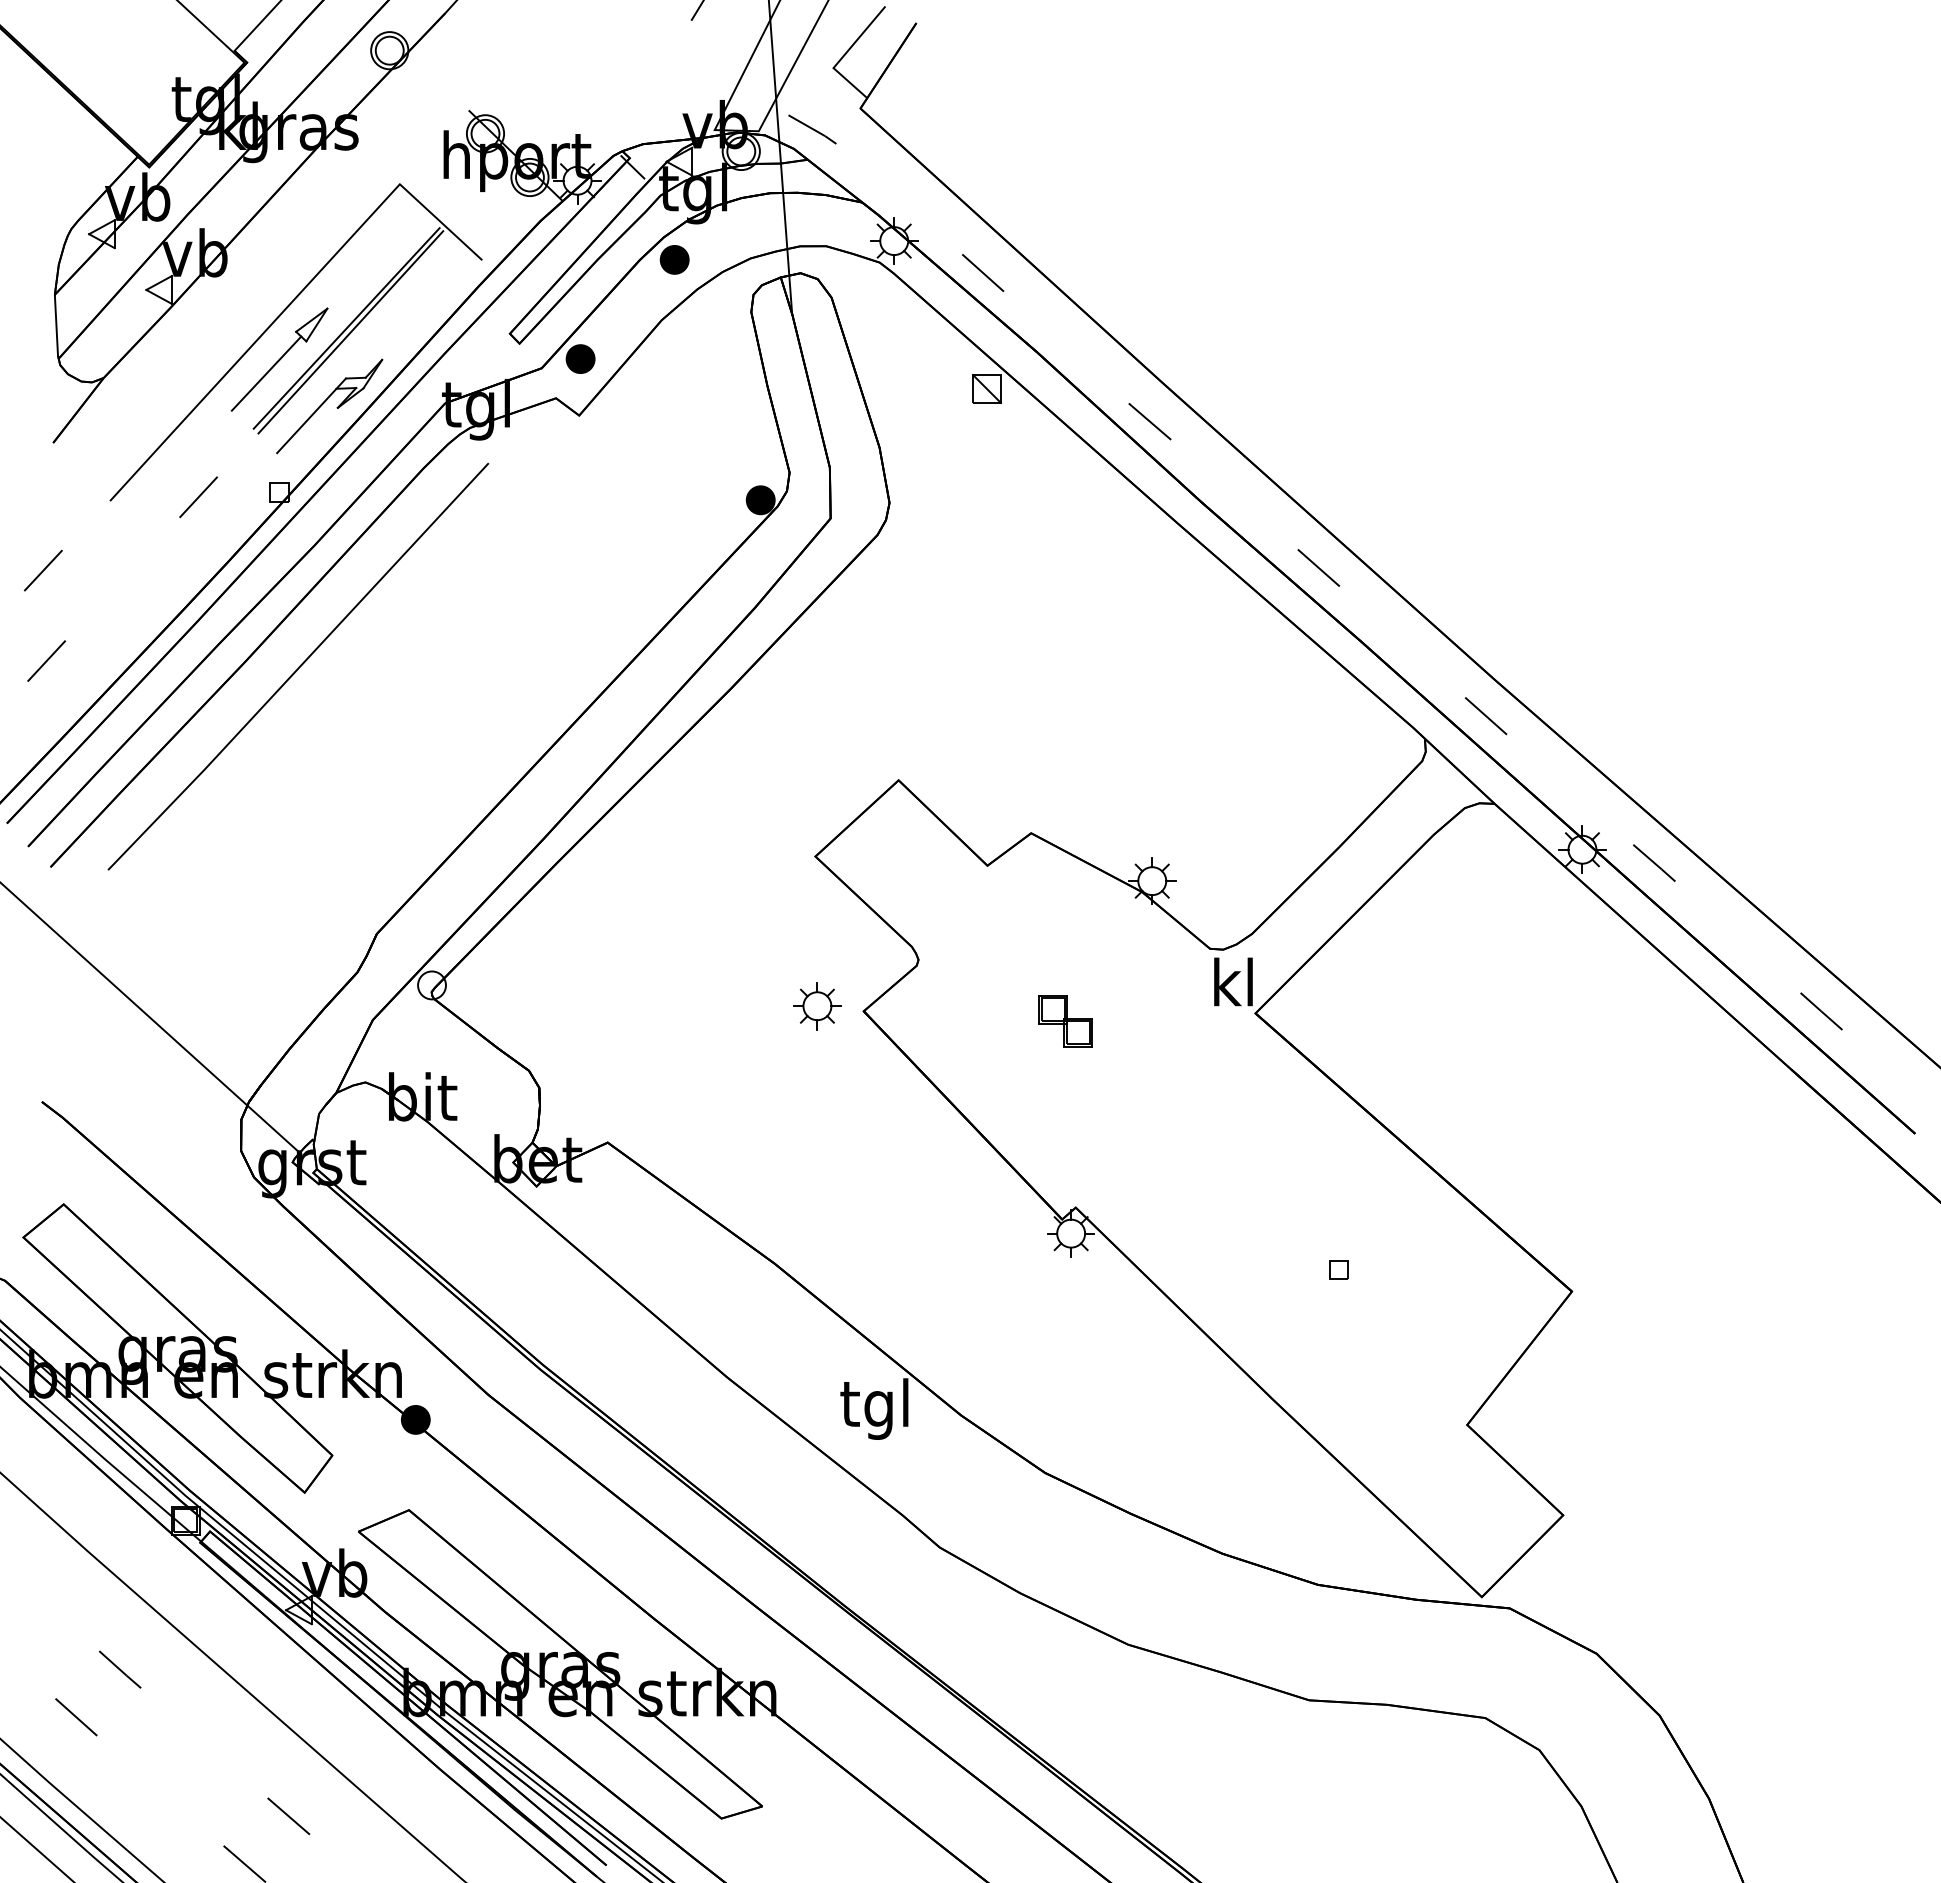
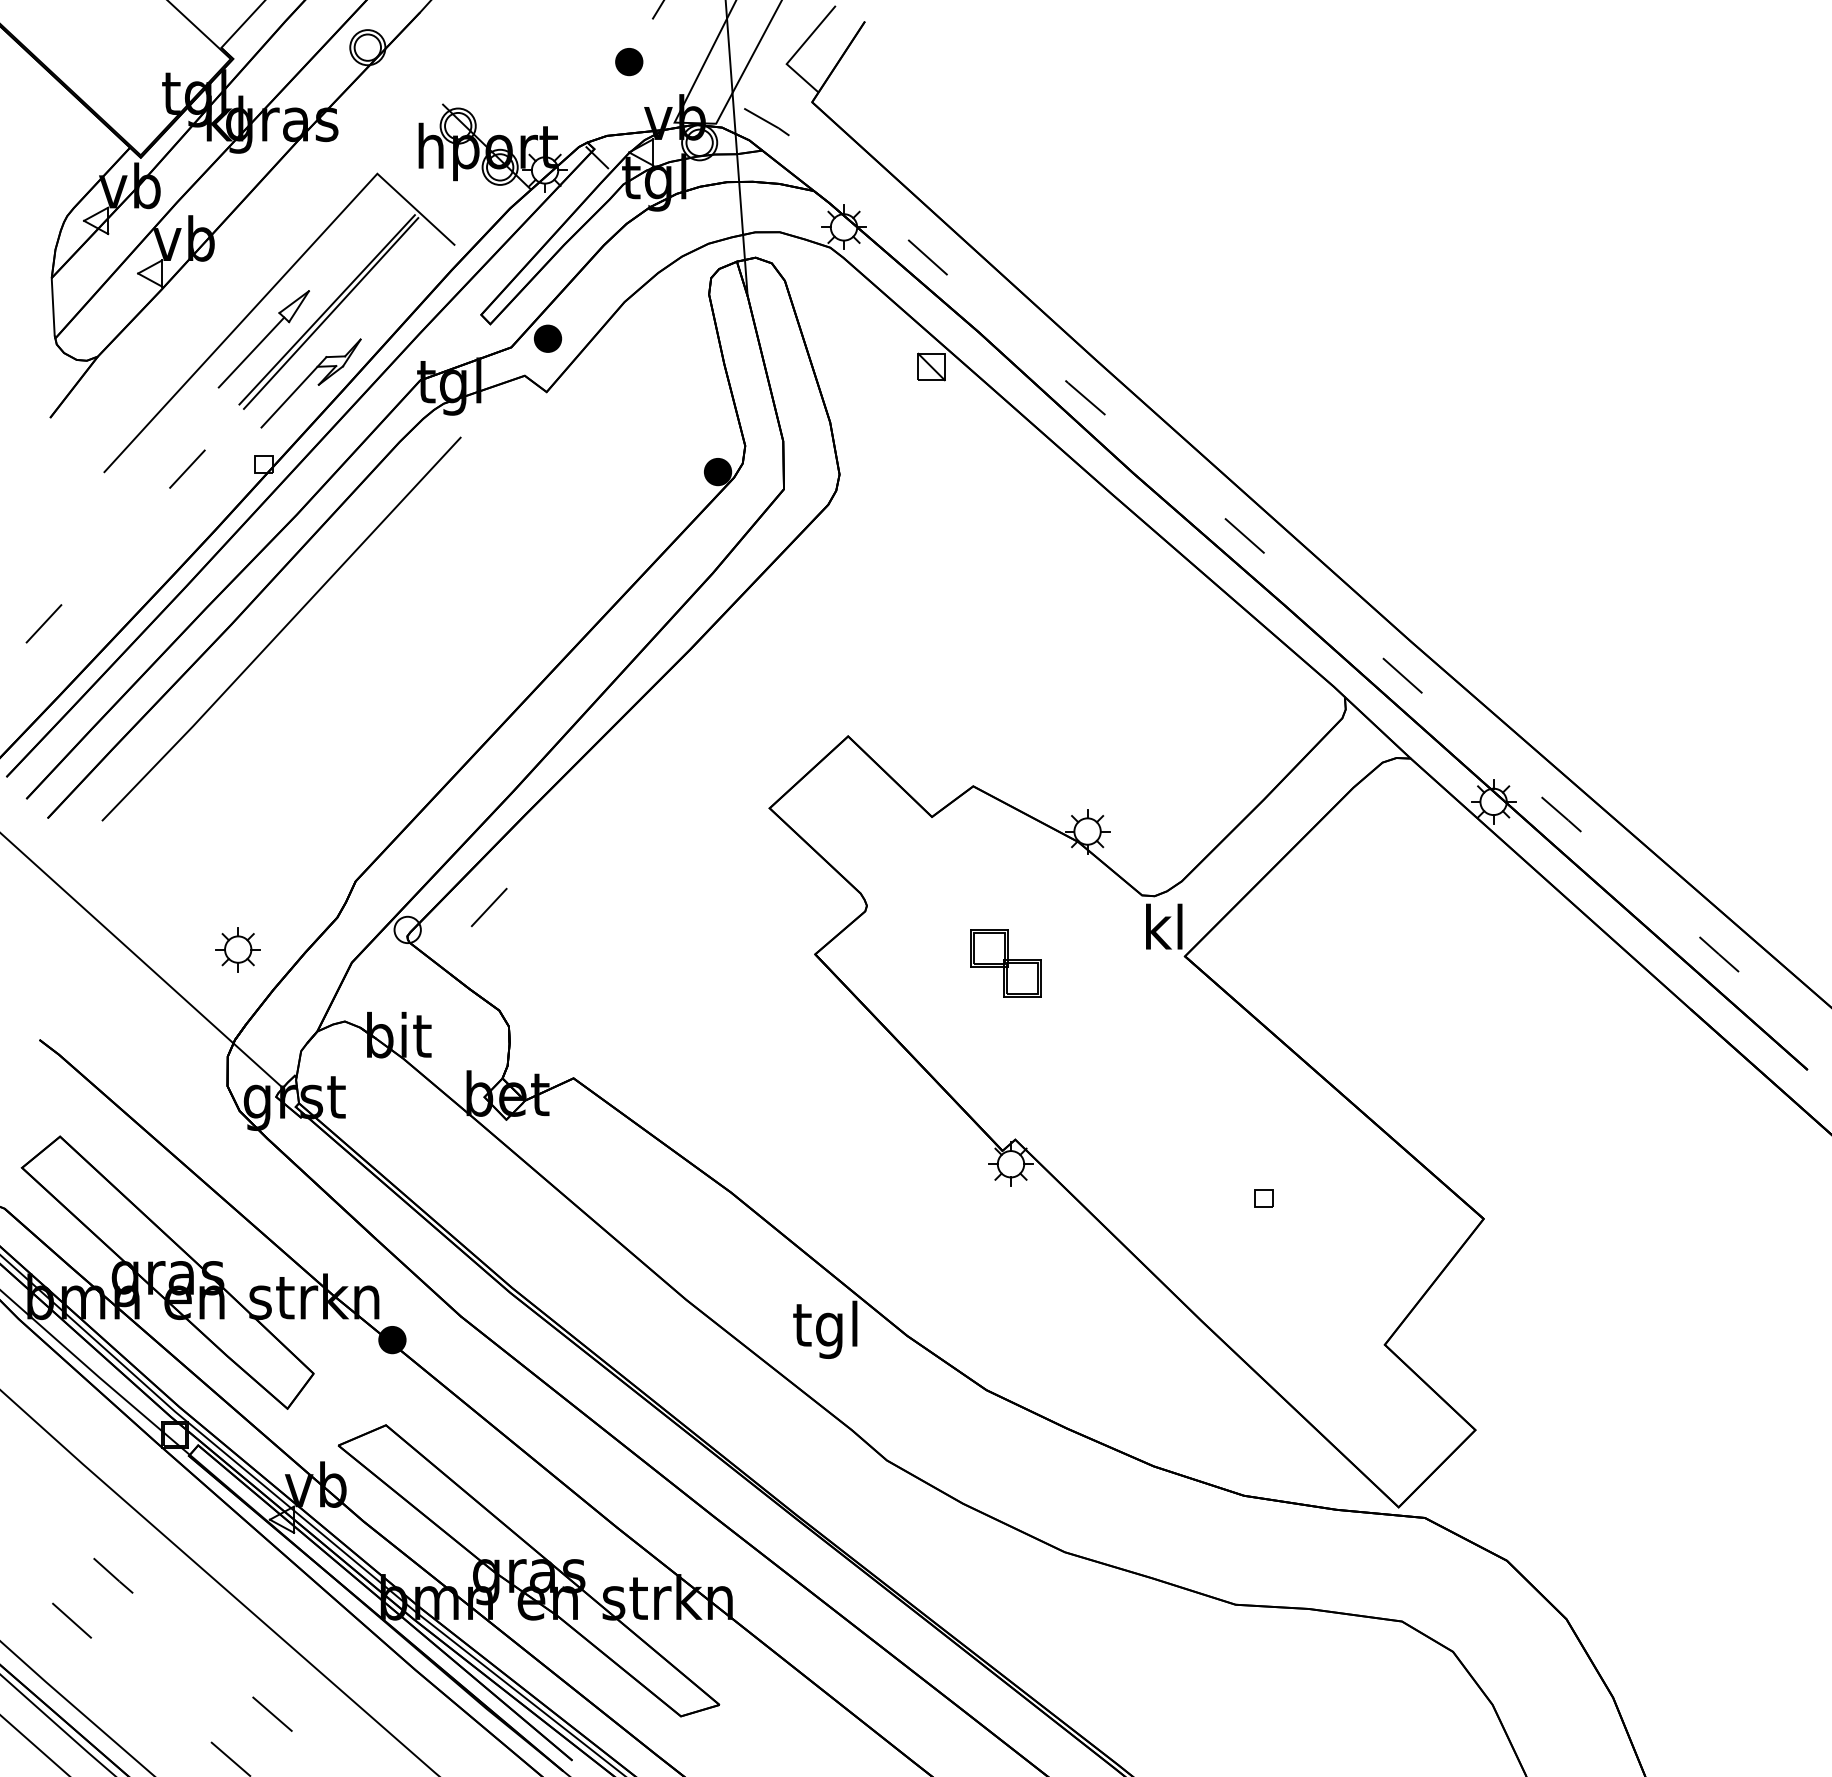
part: (674, 259) -> (629, 61), moved
line: (42, 570) -> (488, 907), moved
part: (817, 1006) -> (238, 949), moved
part: (1065, 1021) -> (1005, 964), size x1.4

